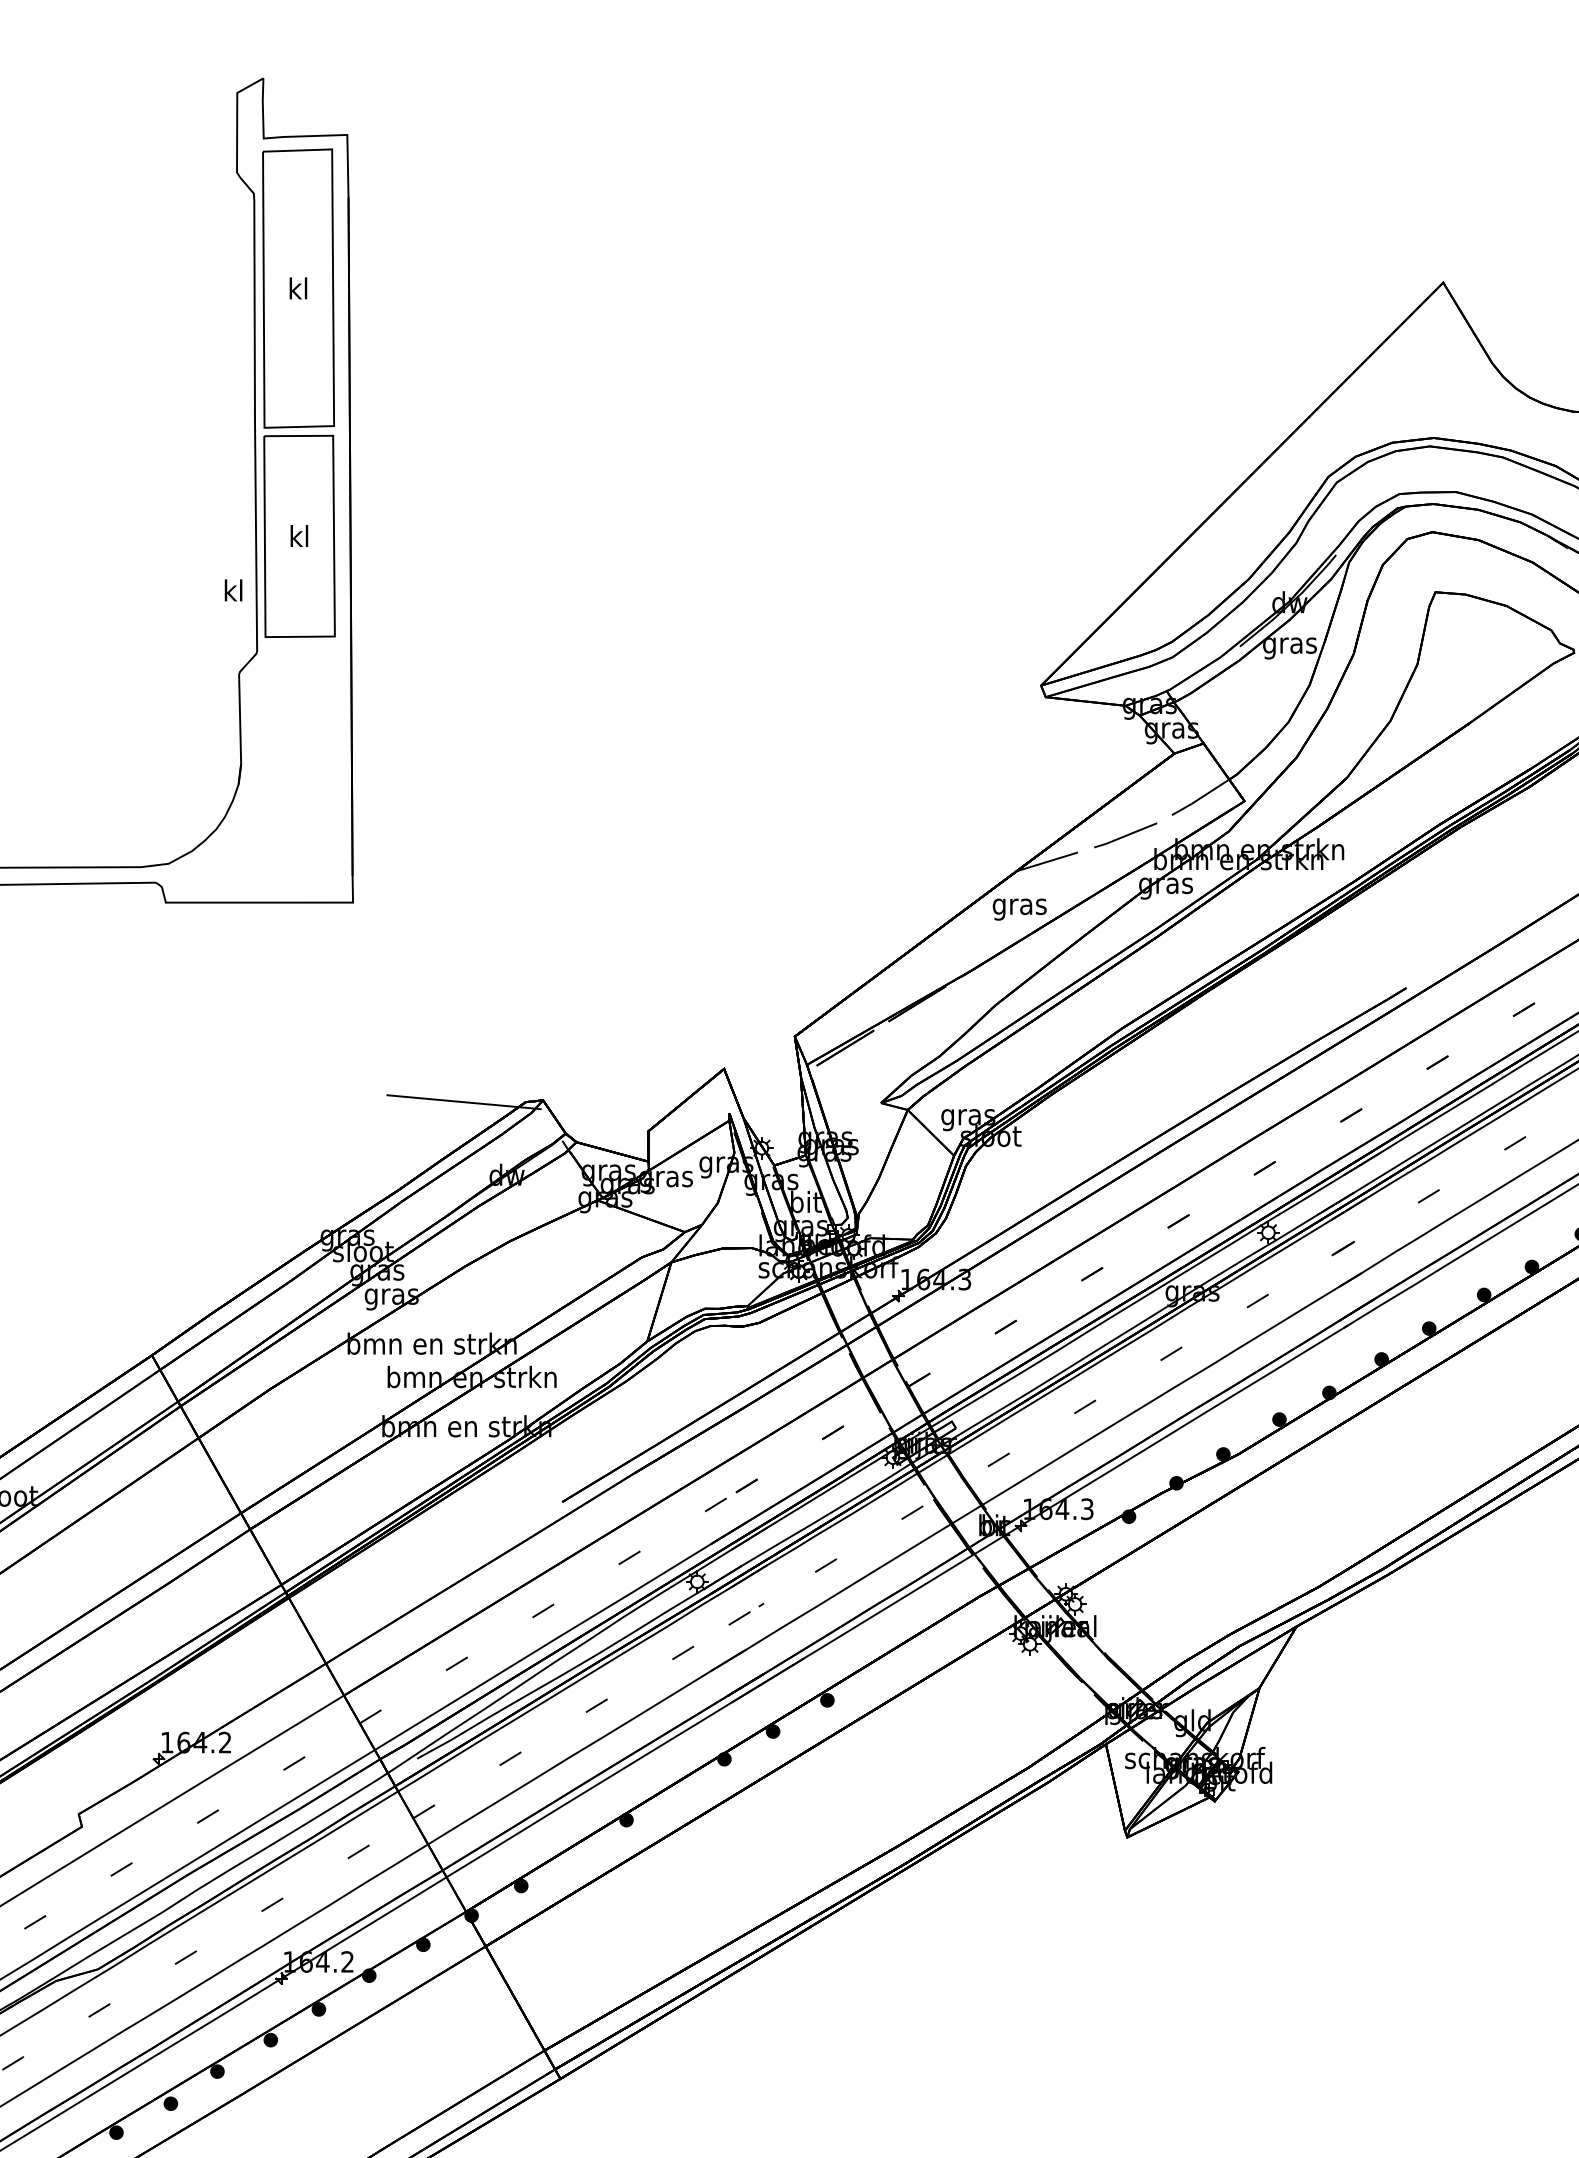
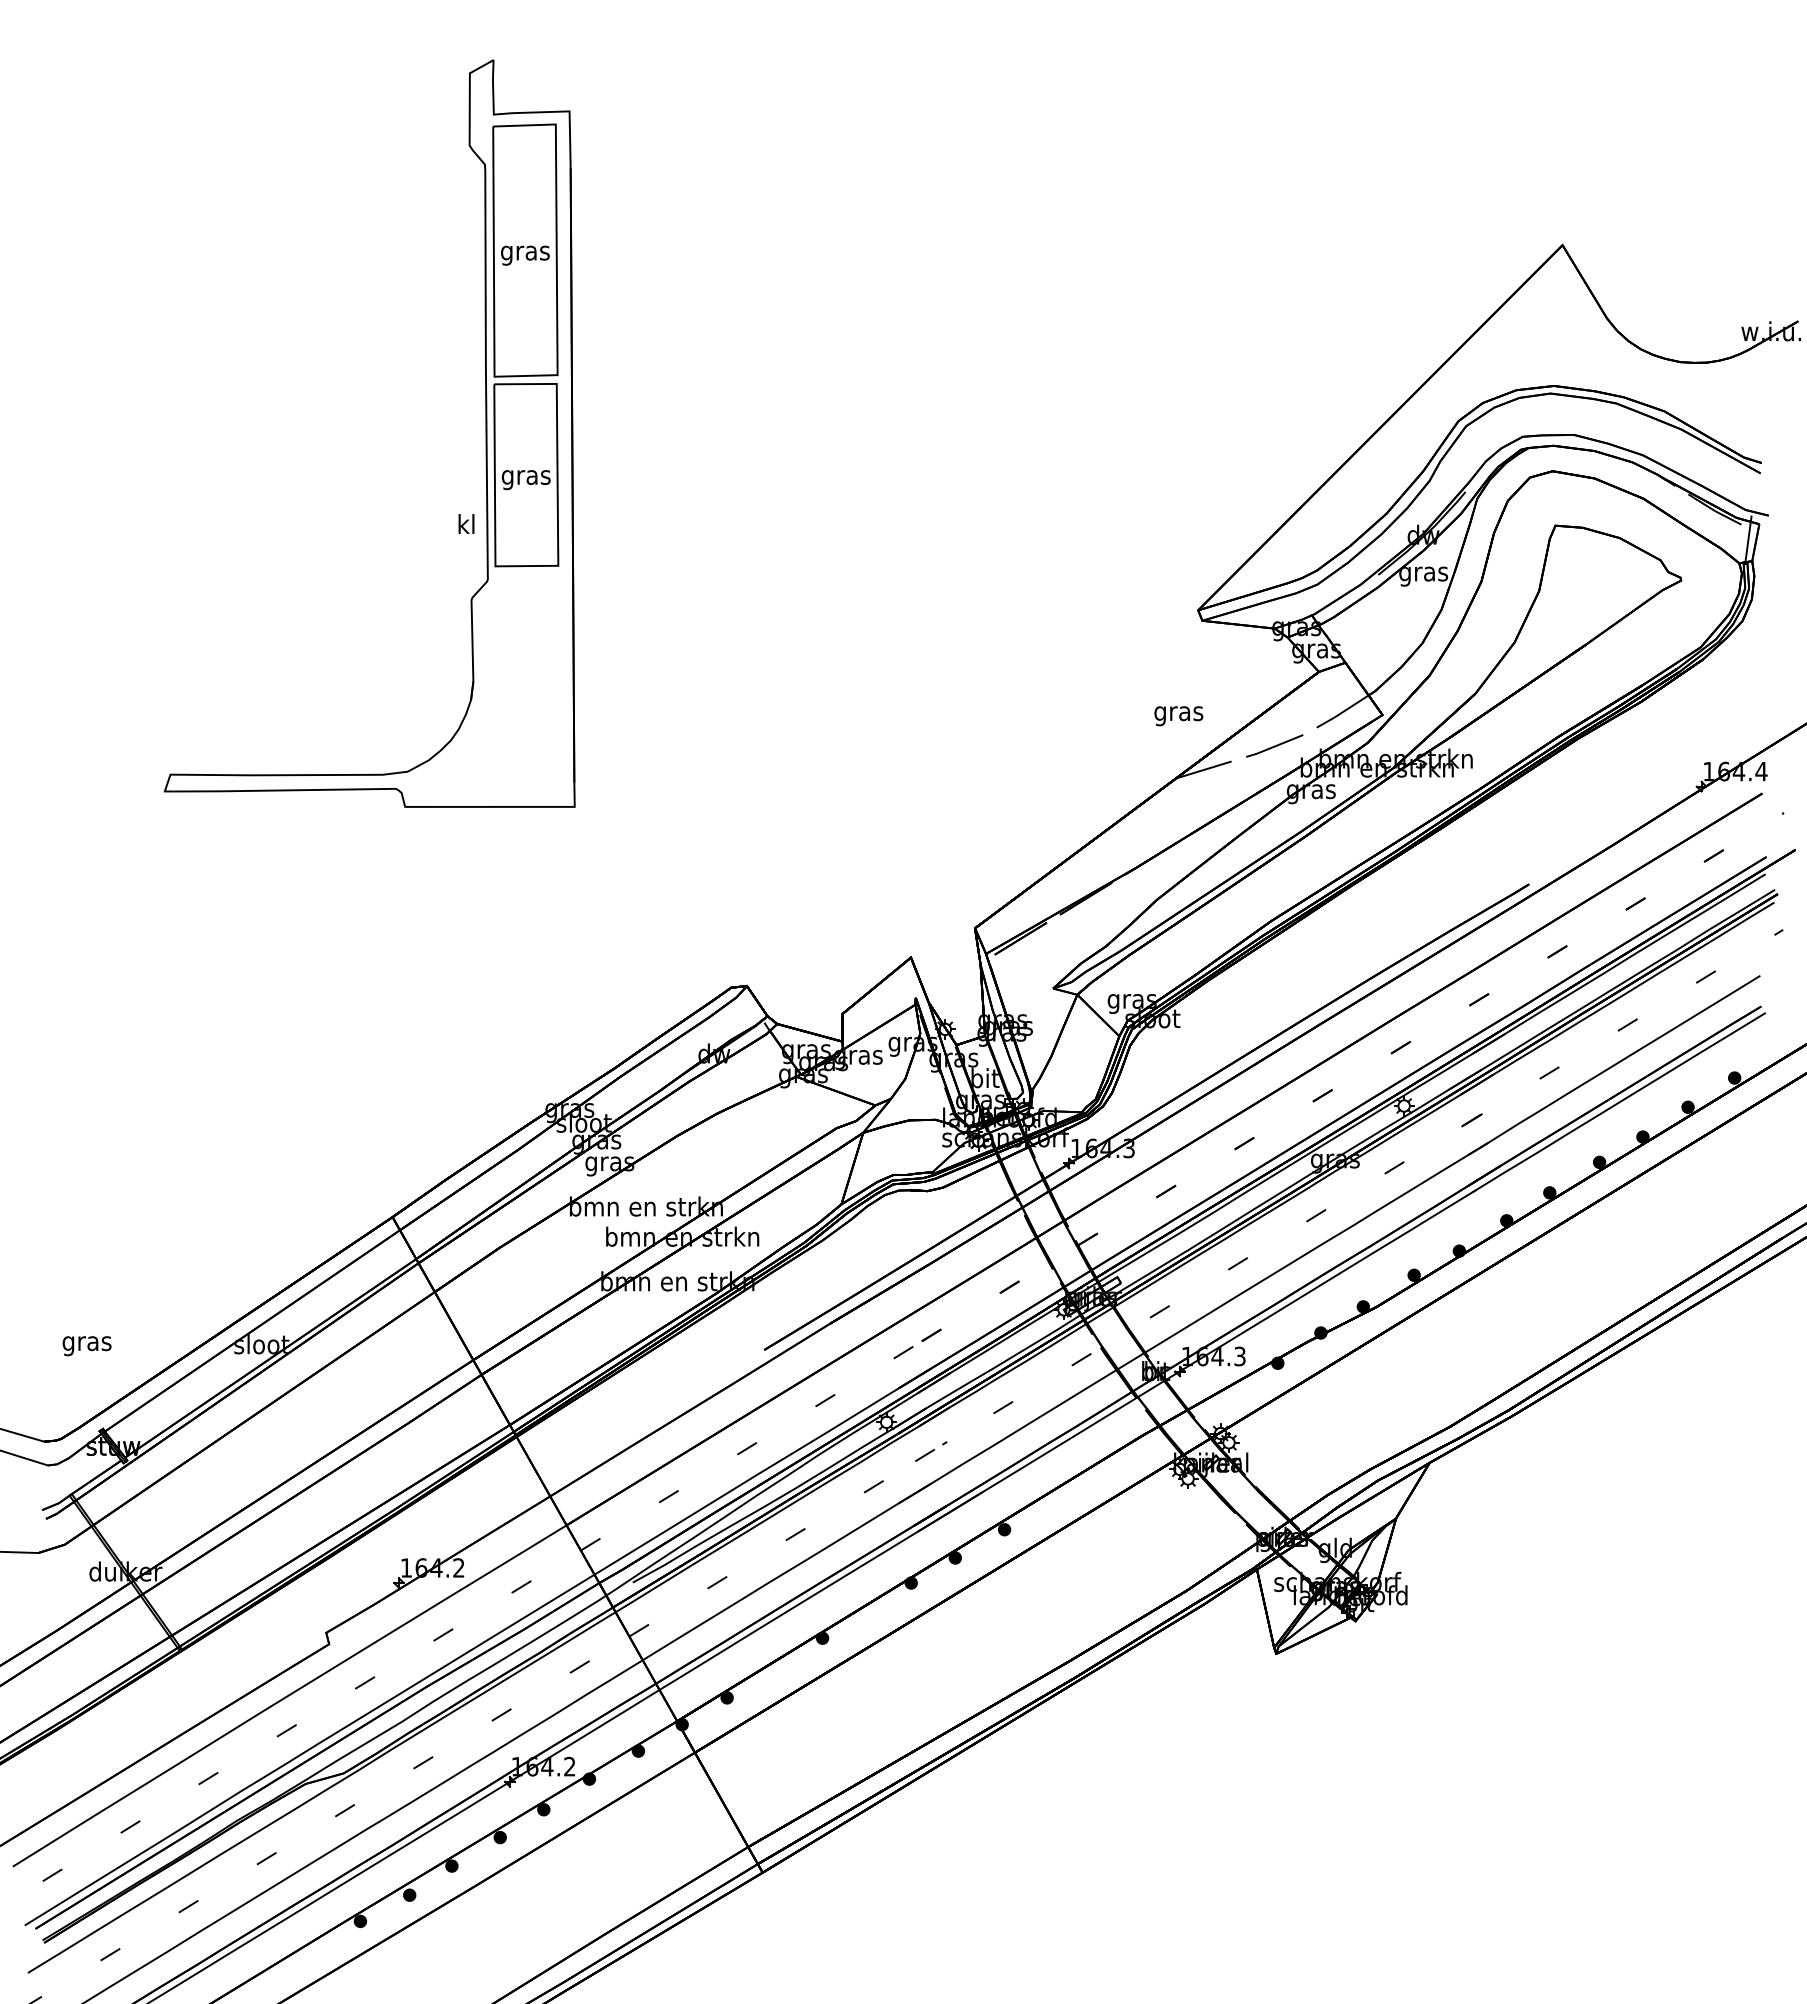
text: (298, 290) -> (525, 252), kl -> gras
text: (298, 539) -> (525, 477), kl -> gras
text: (1019, 909) -> (1178, 716), moved
line: (463, 1101) -> (674, 987), removed

